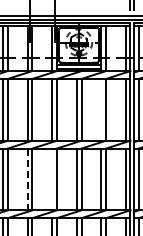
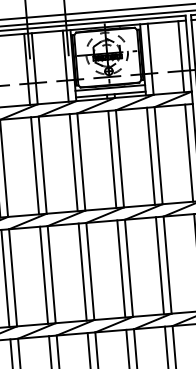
line: (101, 109) -> (151, 155), added
line: (27, 179) -> (43, 275), dashed -> solid
line: (52, 179) -> (83, 272), added

